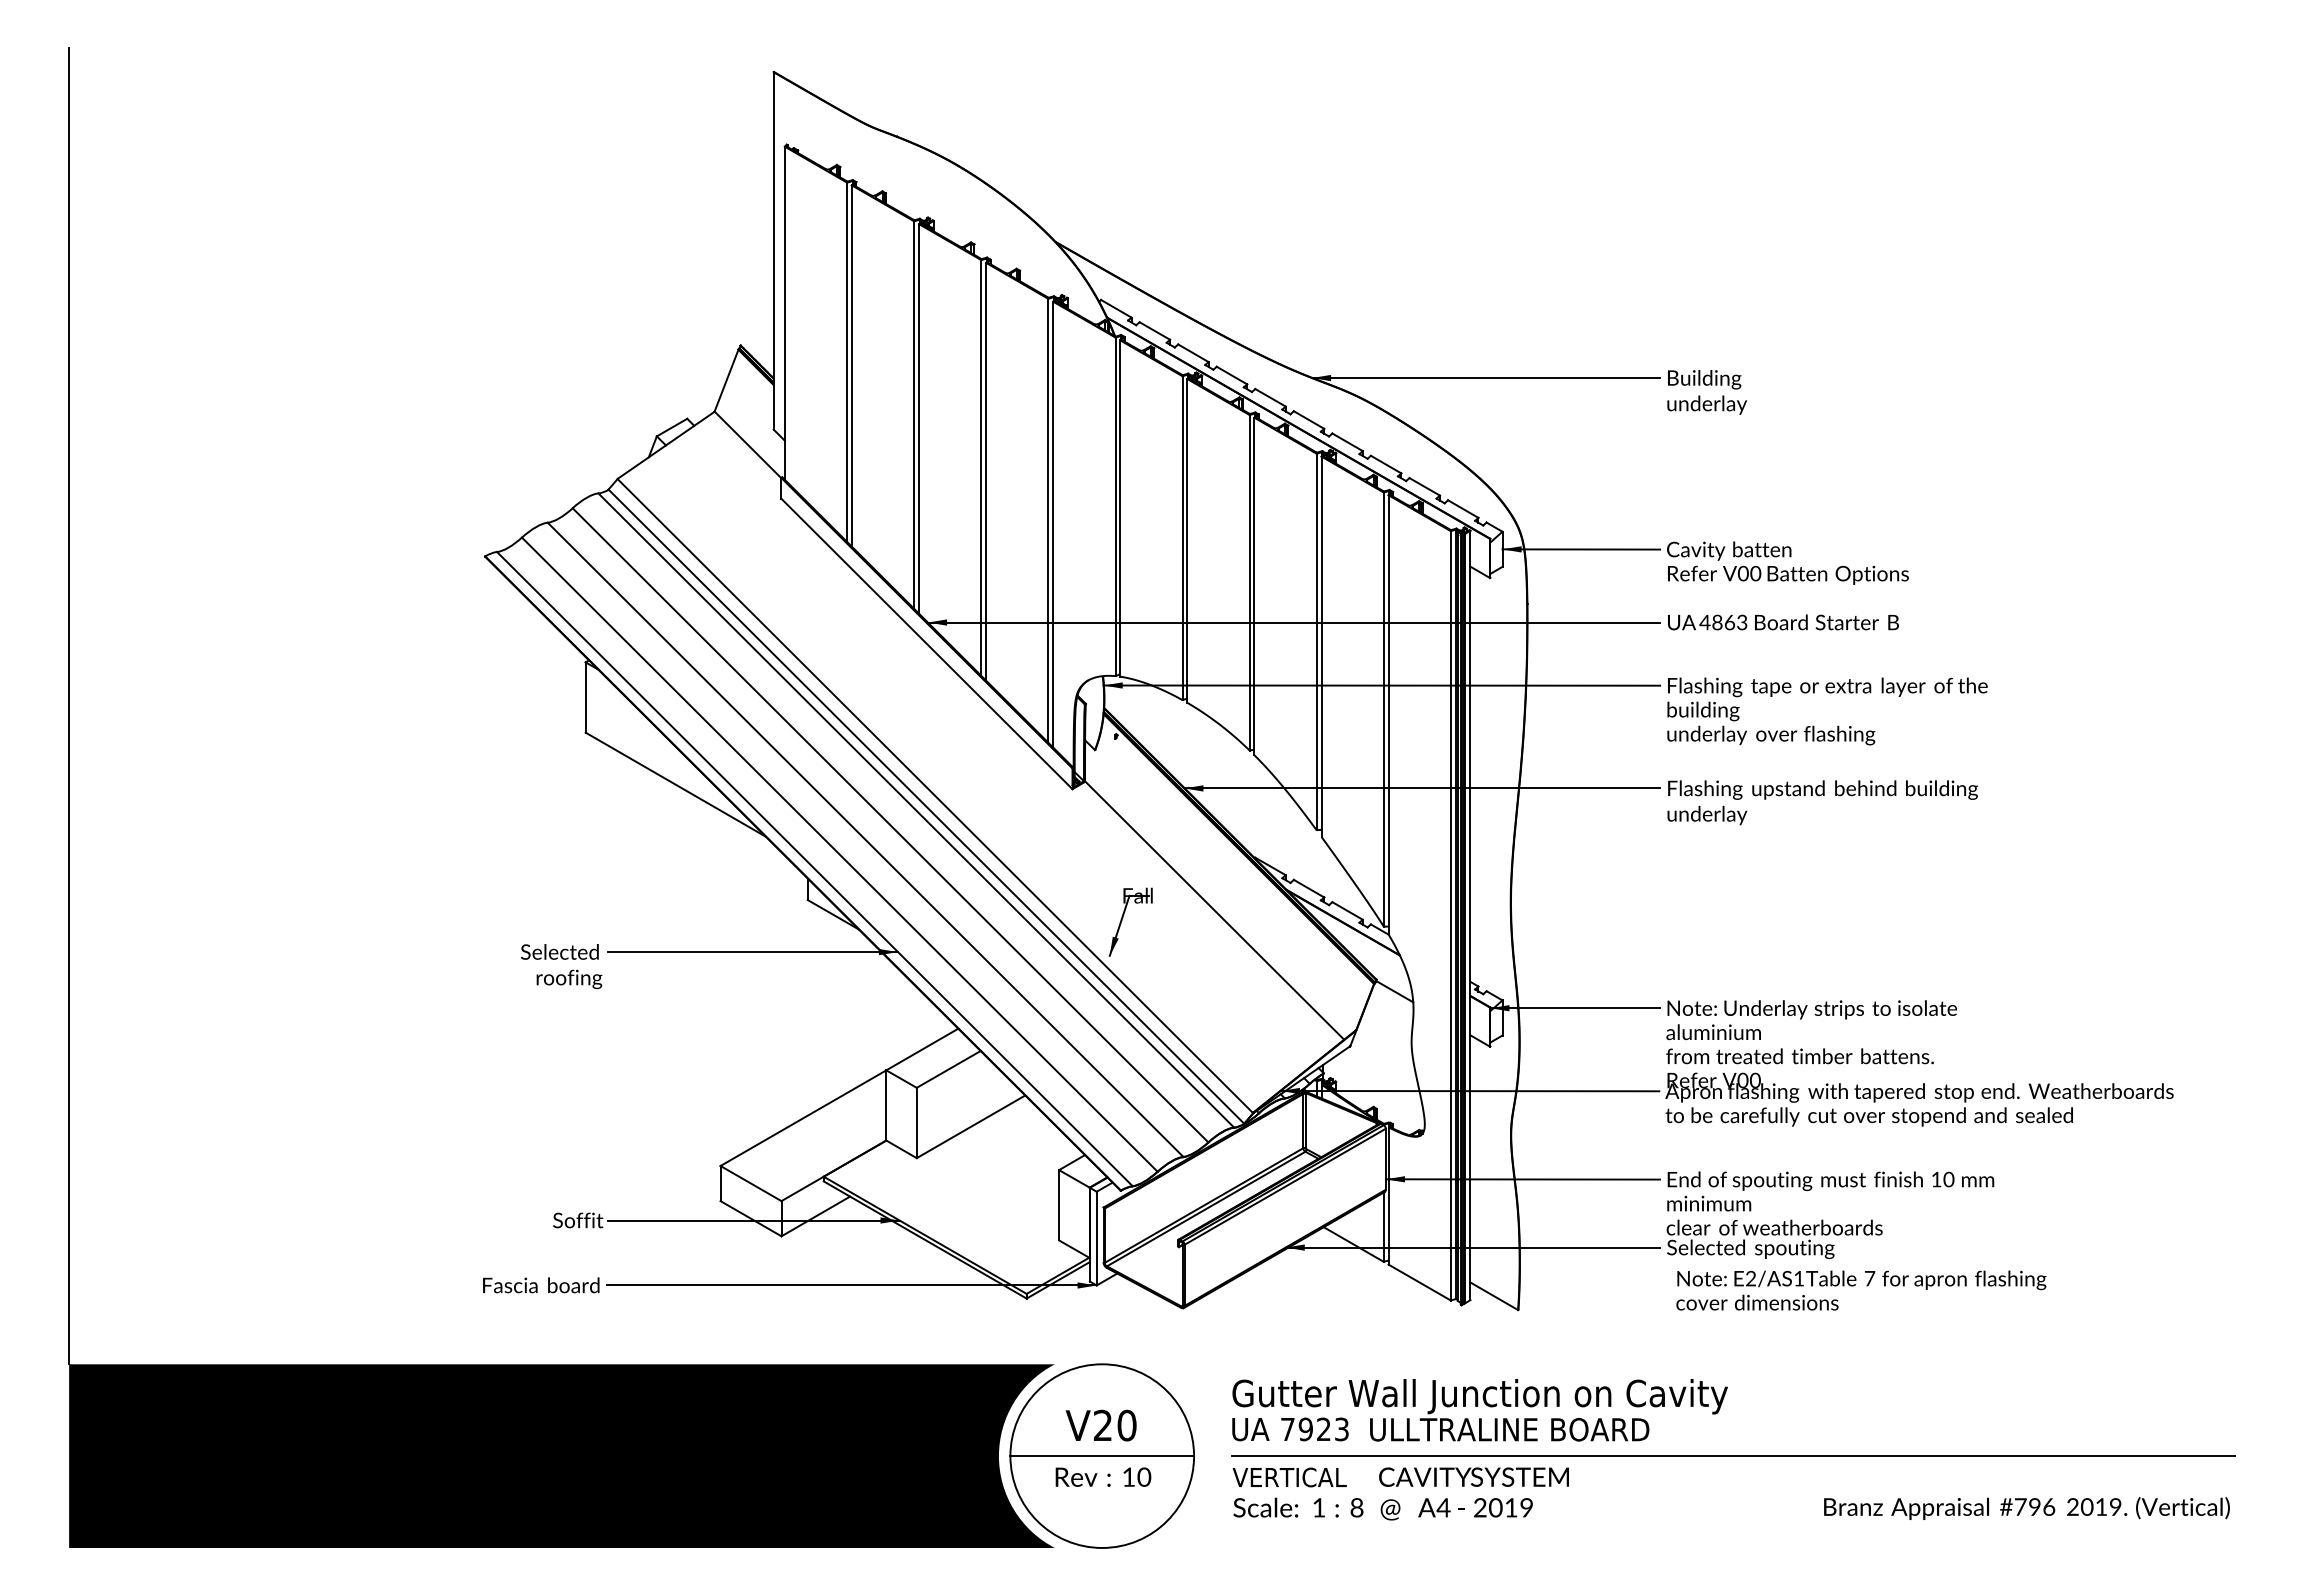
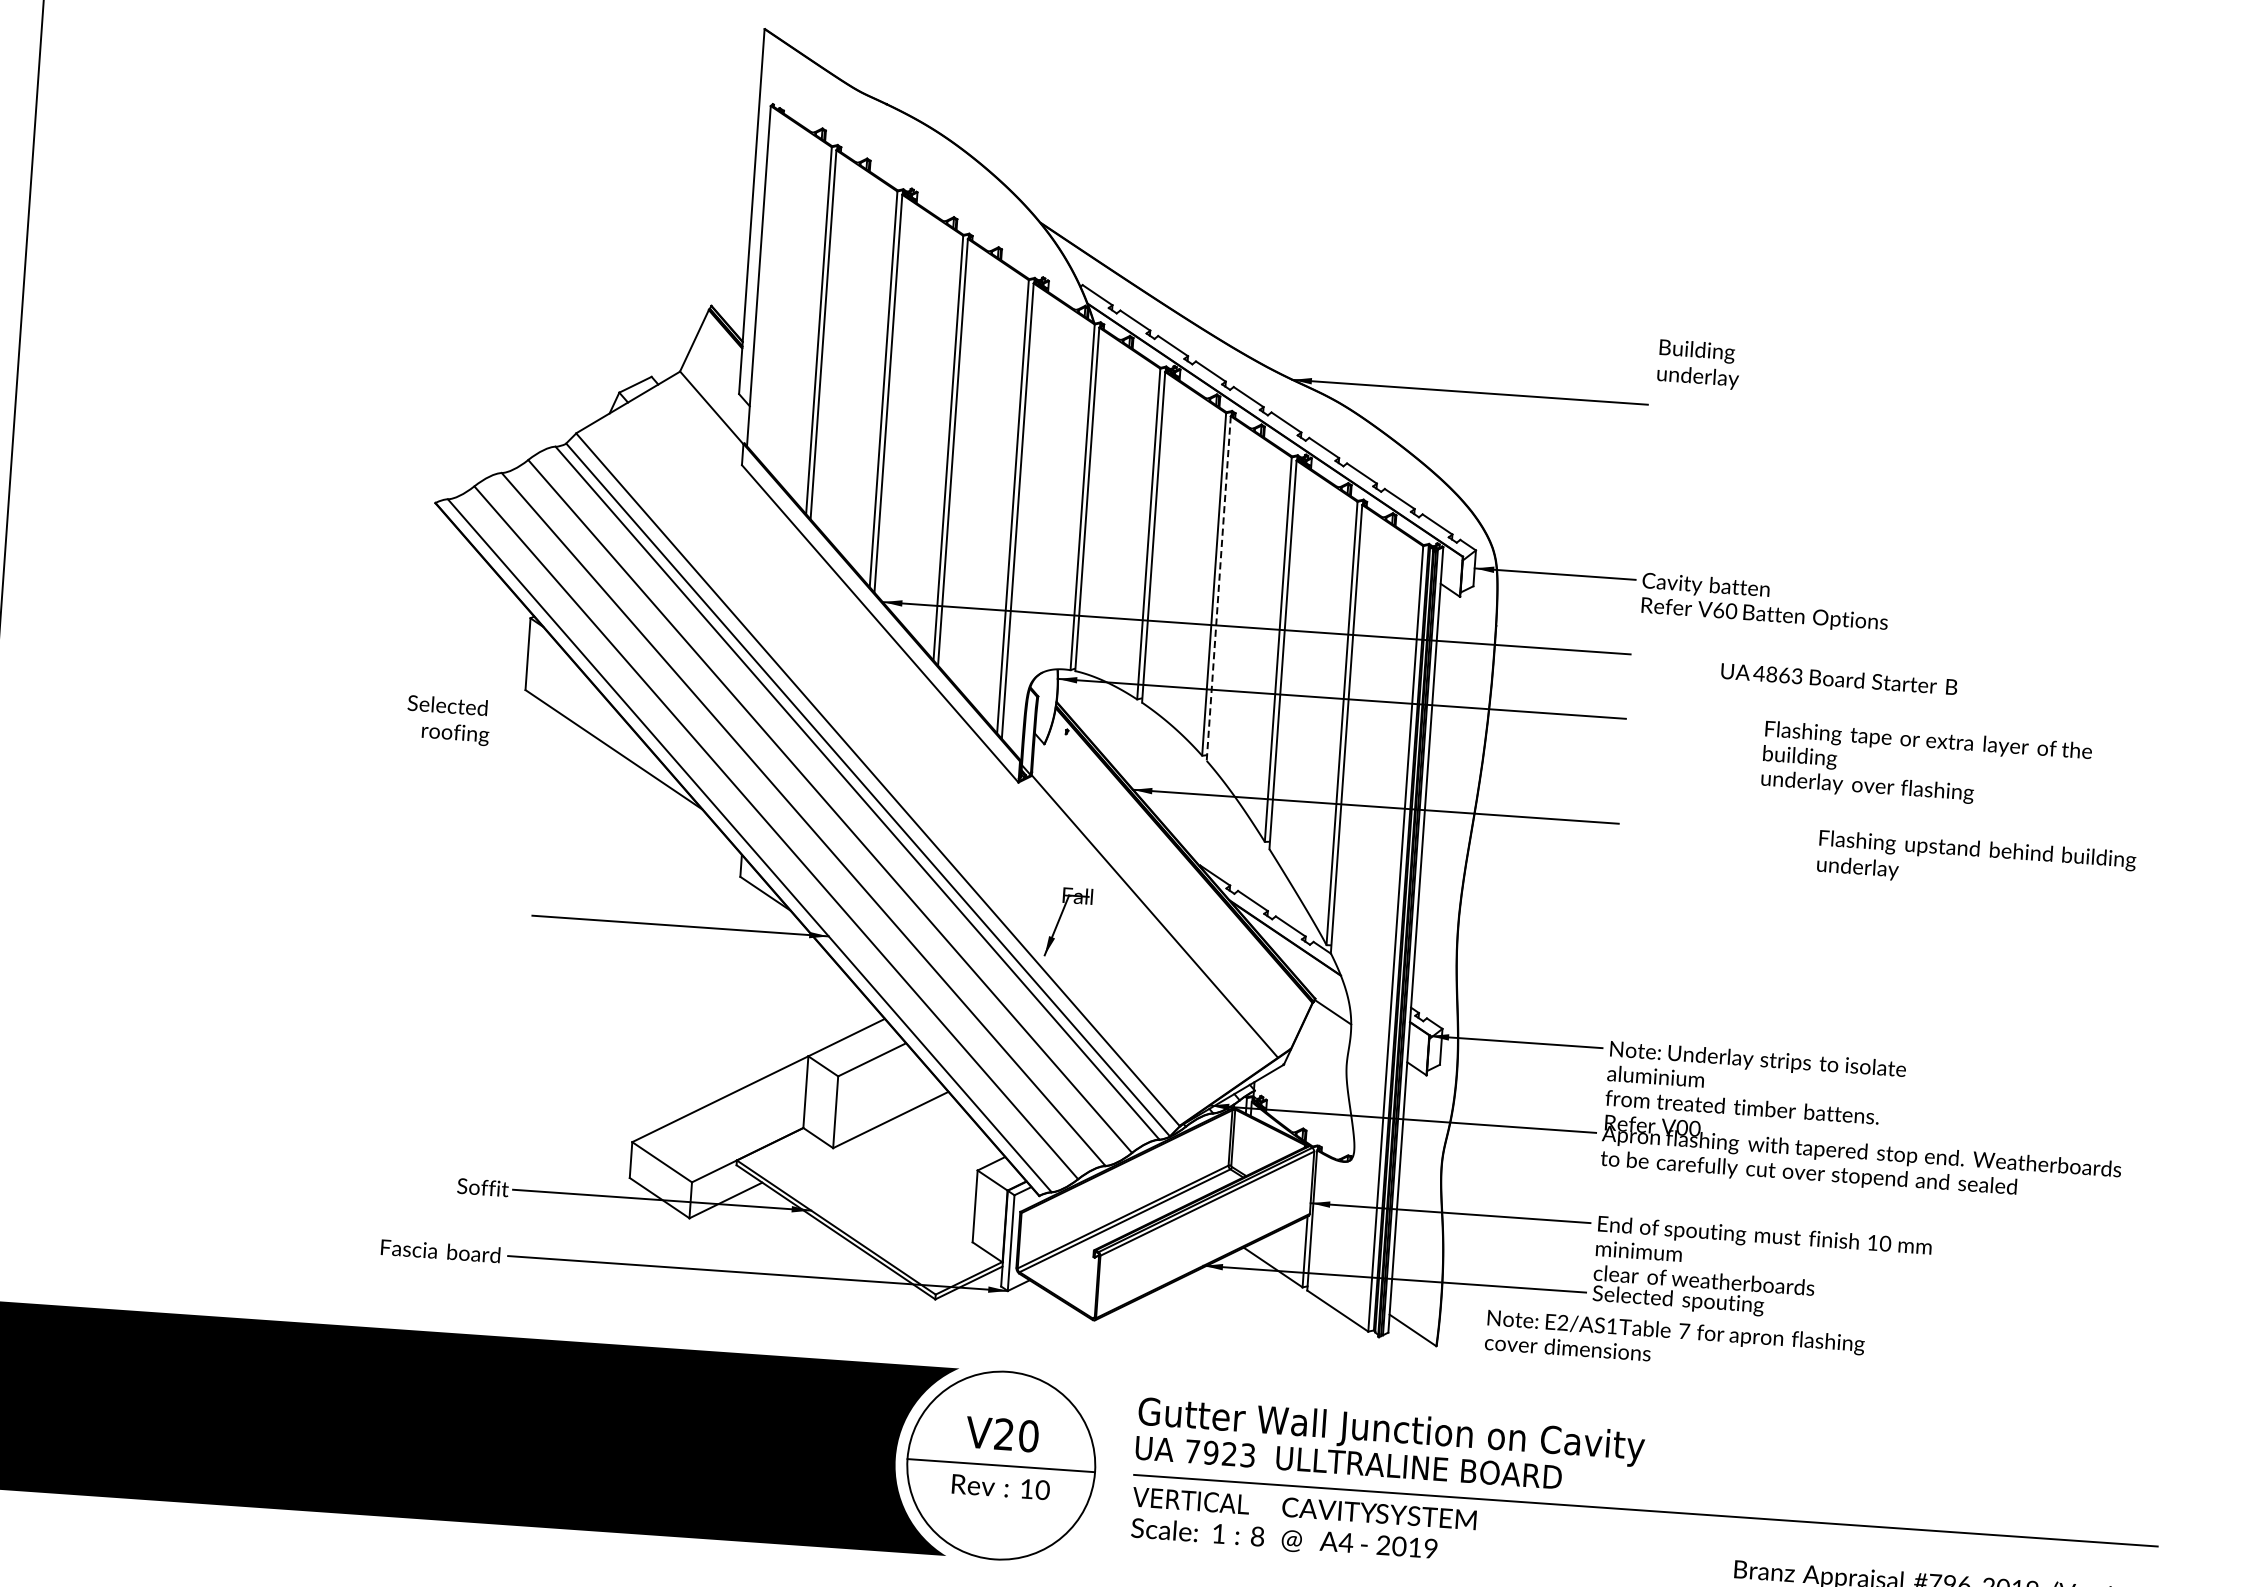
text: (1707, 392) -> (1699, 364), moved
text: (1742, 572) -> (1718, 609), V00 -> V60
line: (1254, 586) -> (1218, 588), solid -> dashed
text: (1783, 622) -> (1839, 679), moved
text: (1827, 711) -> (1926, 766), moved
text: (1822, 802) -> (1976, 863), moved
text: (561, 966) -> (448, 720), moved
text: (1861, 1290) -> (1674, 1342), moved

